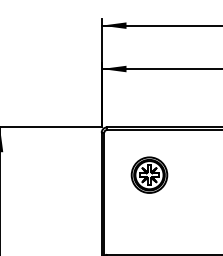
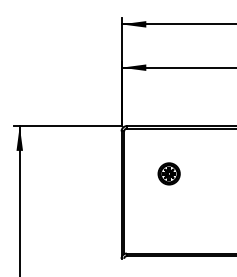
part: (148, 174) -> (168, 173), size x0.6

